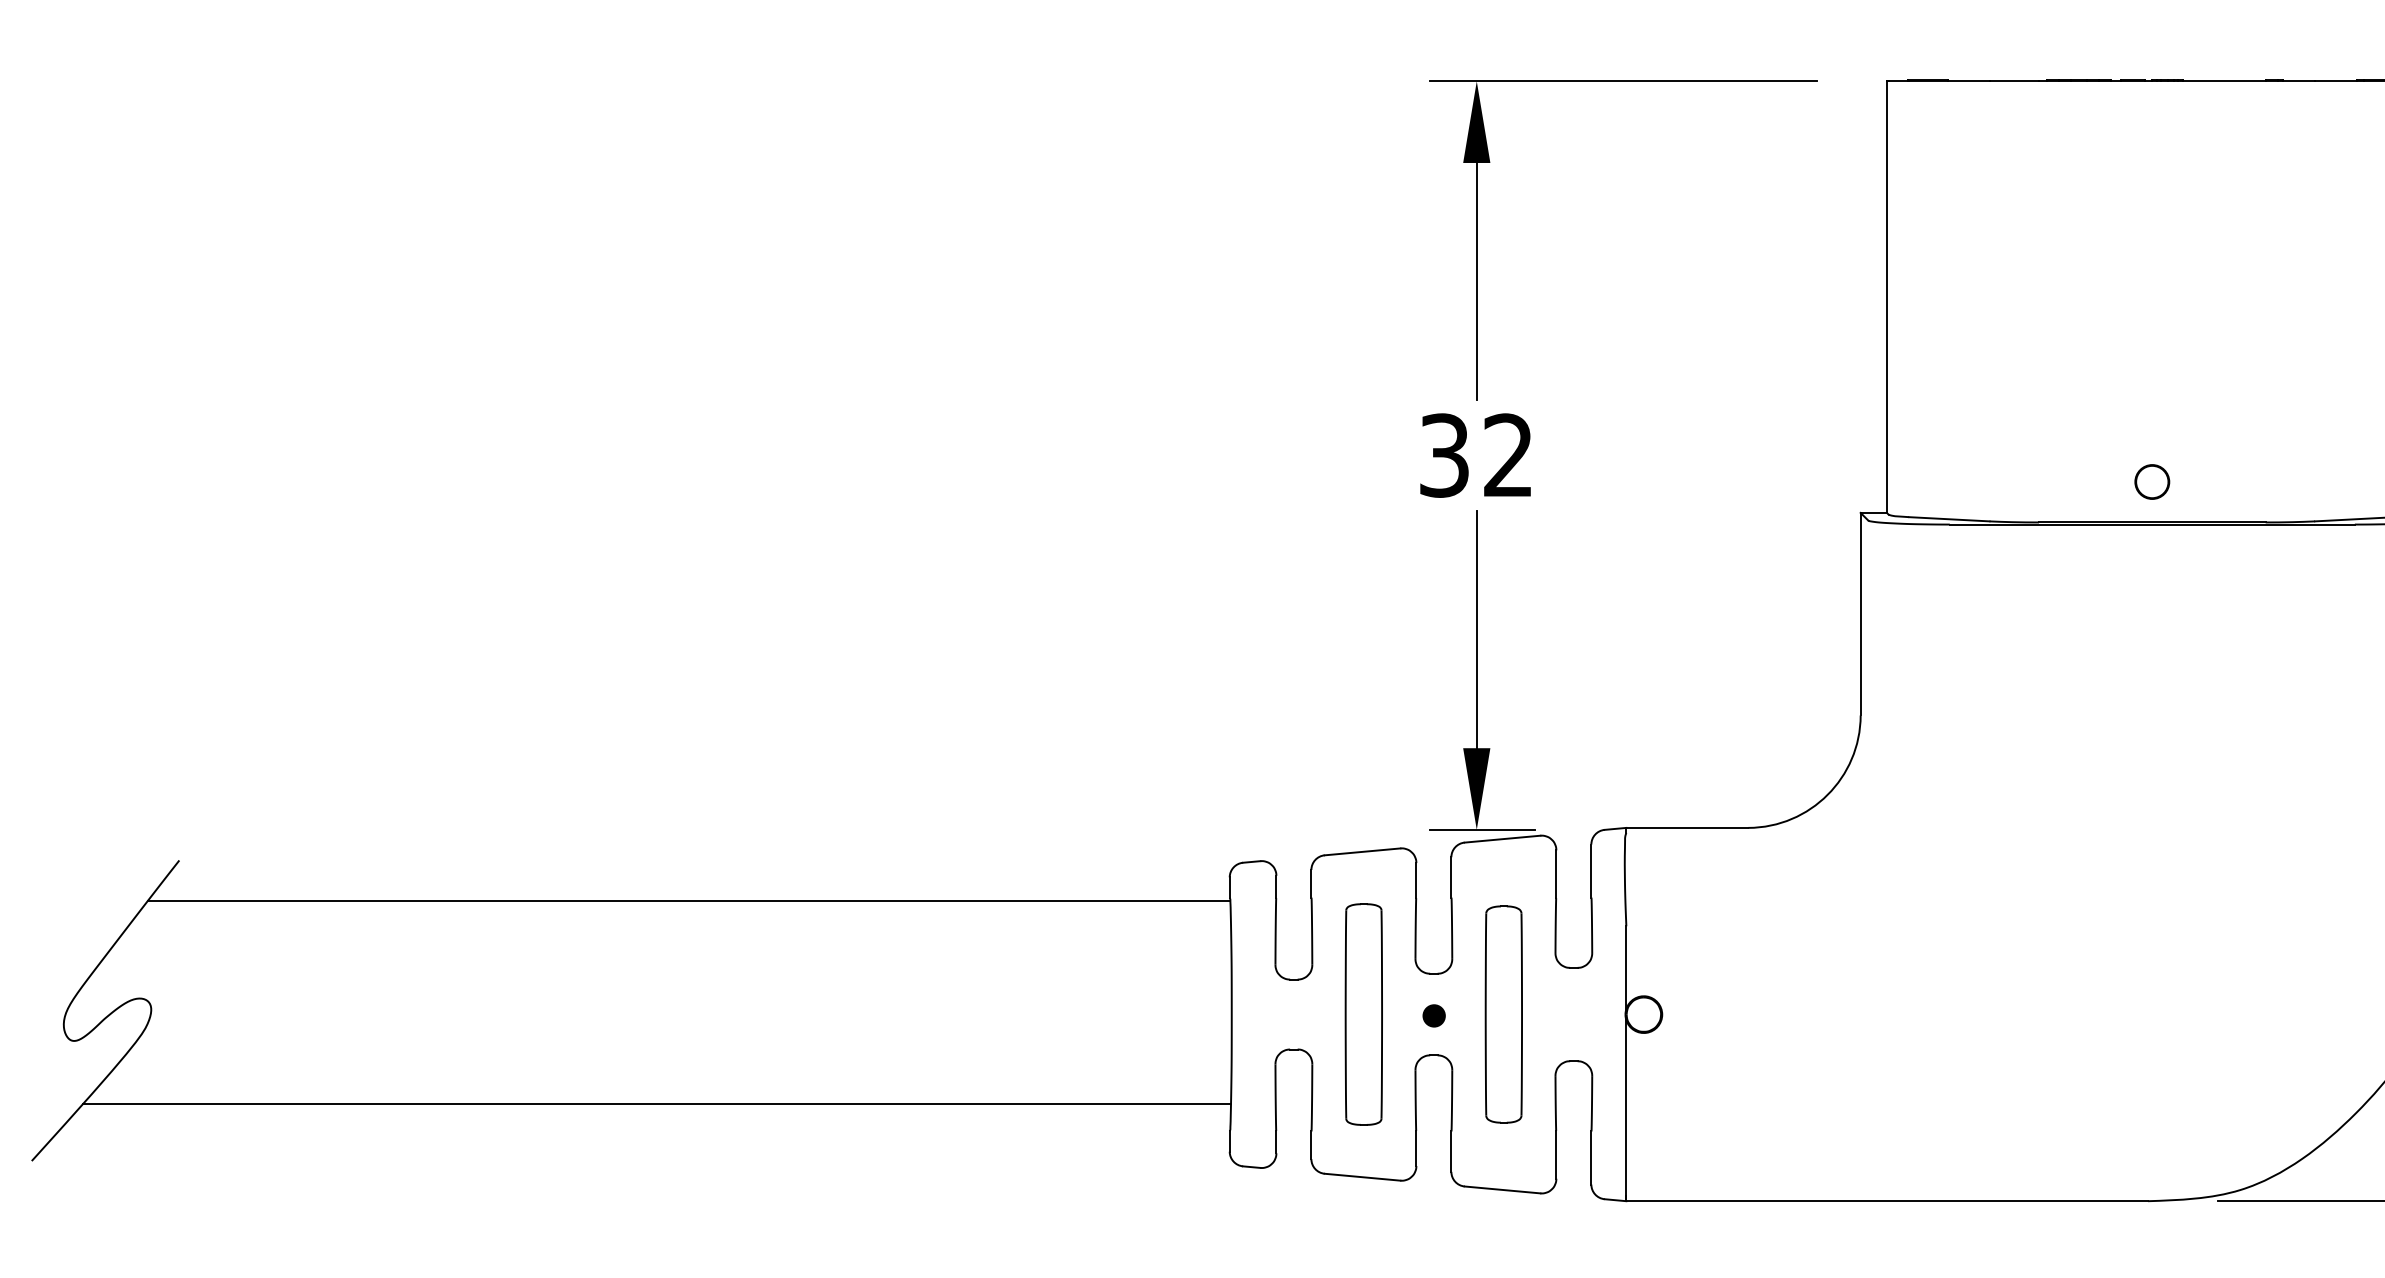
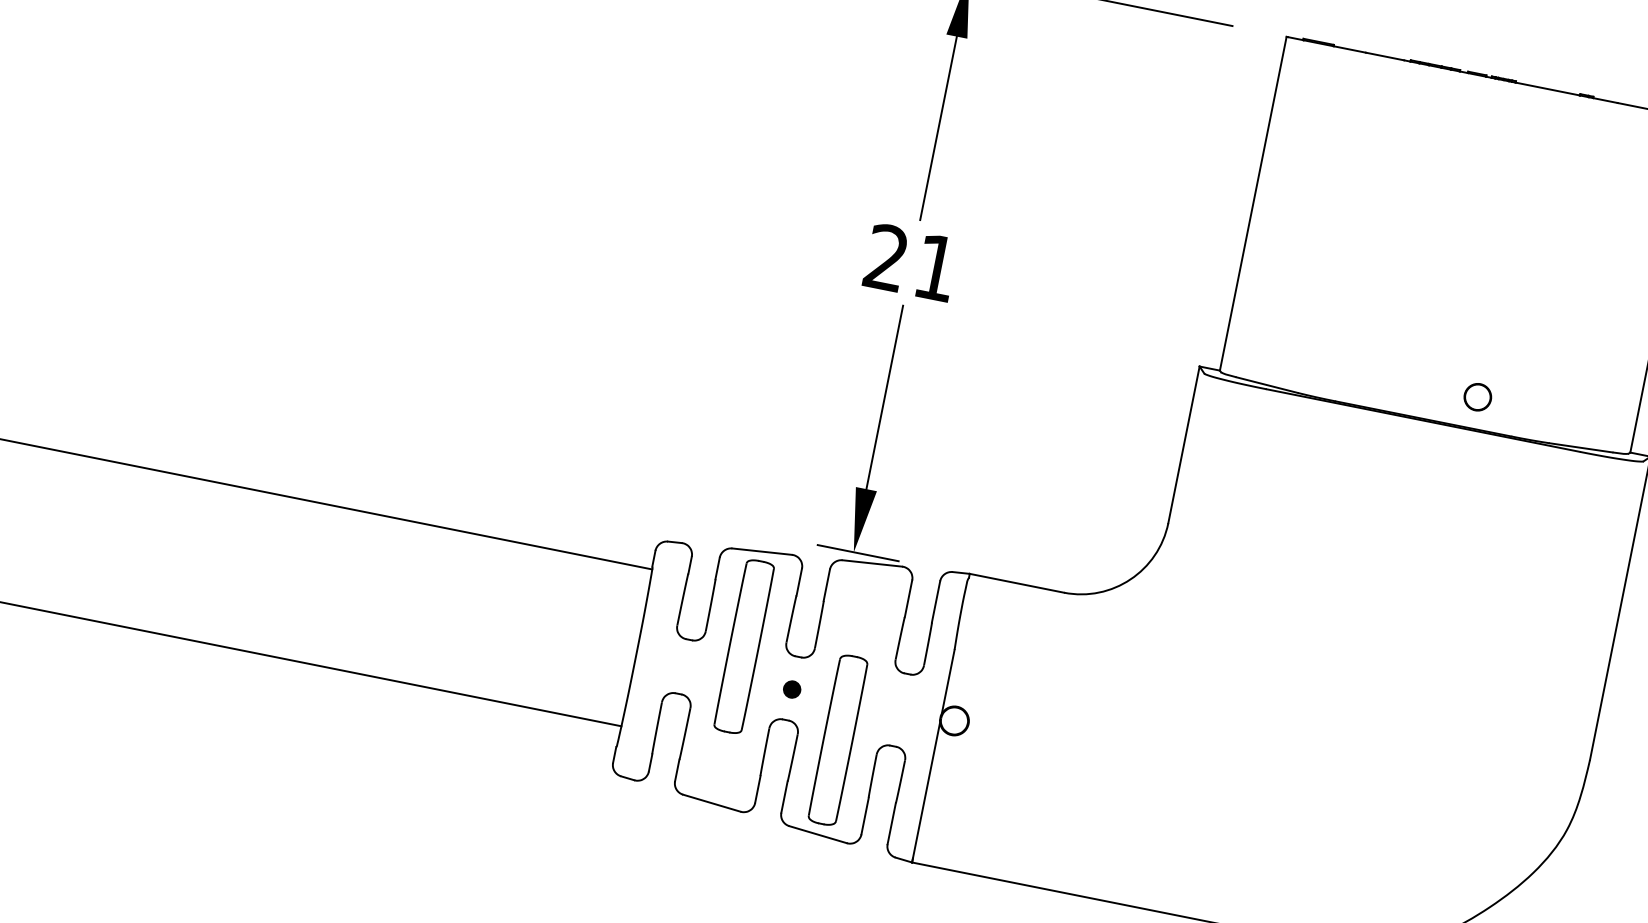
text: (1475, 455) -> (910, 262), 32 -> 21
part: (2152, 481) -> (1478, 396), moved
part: (1363, 1014) -> (743, 646), moved
part: (1503, 1014) -> (837, 740), moved

